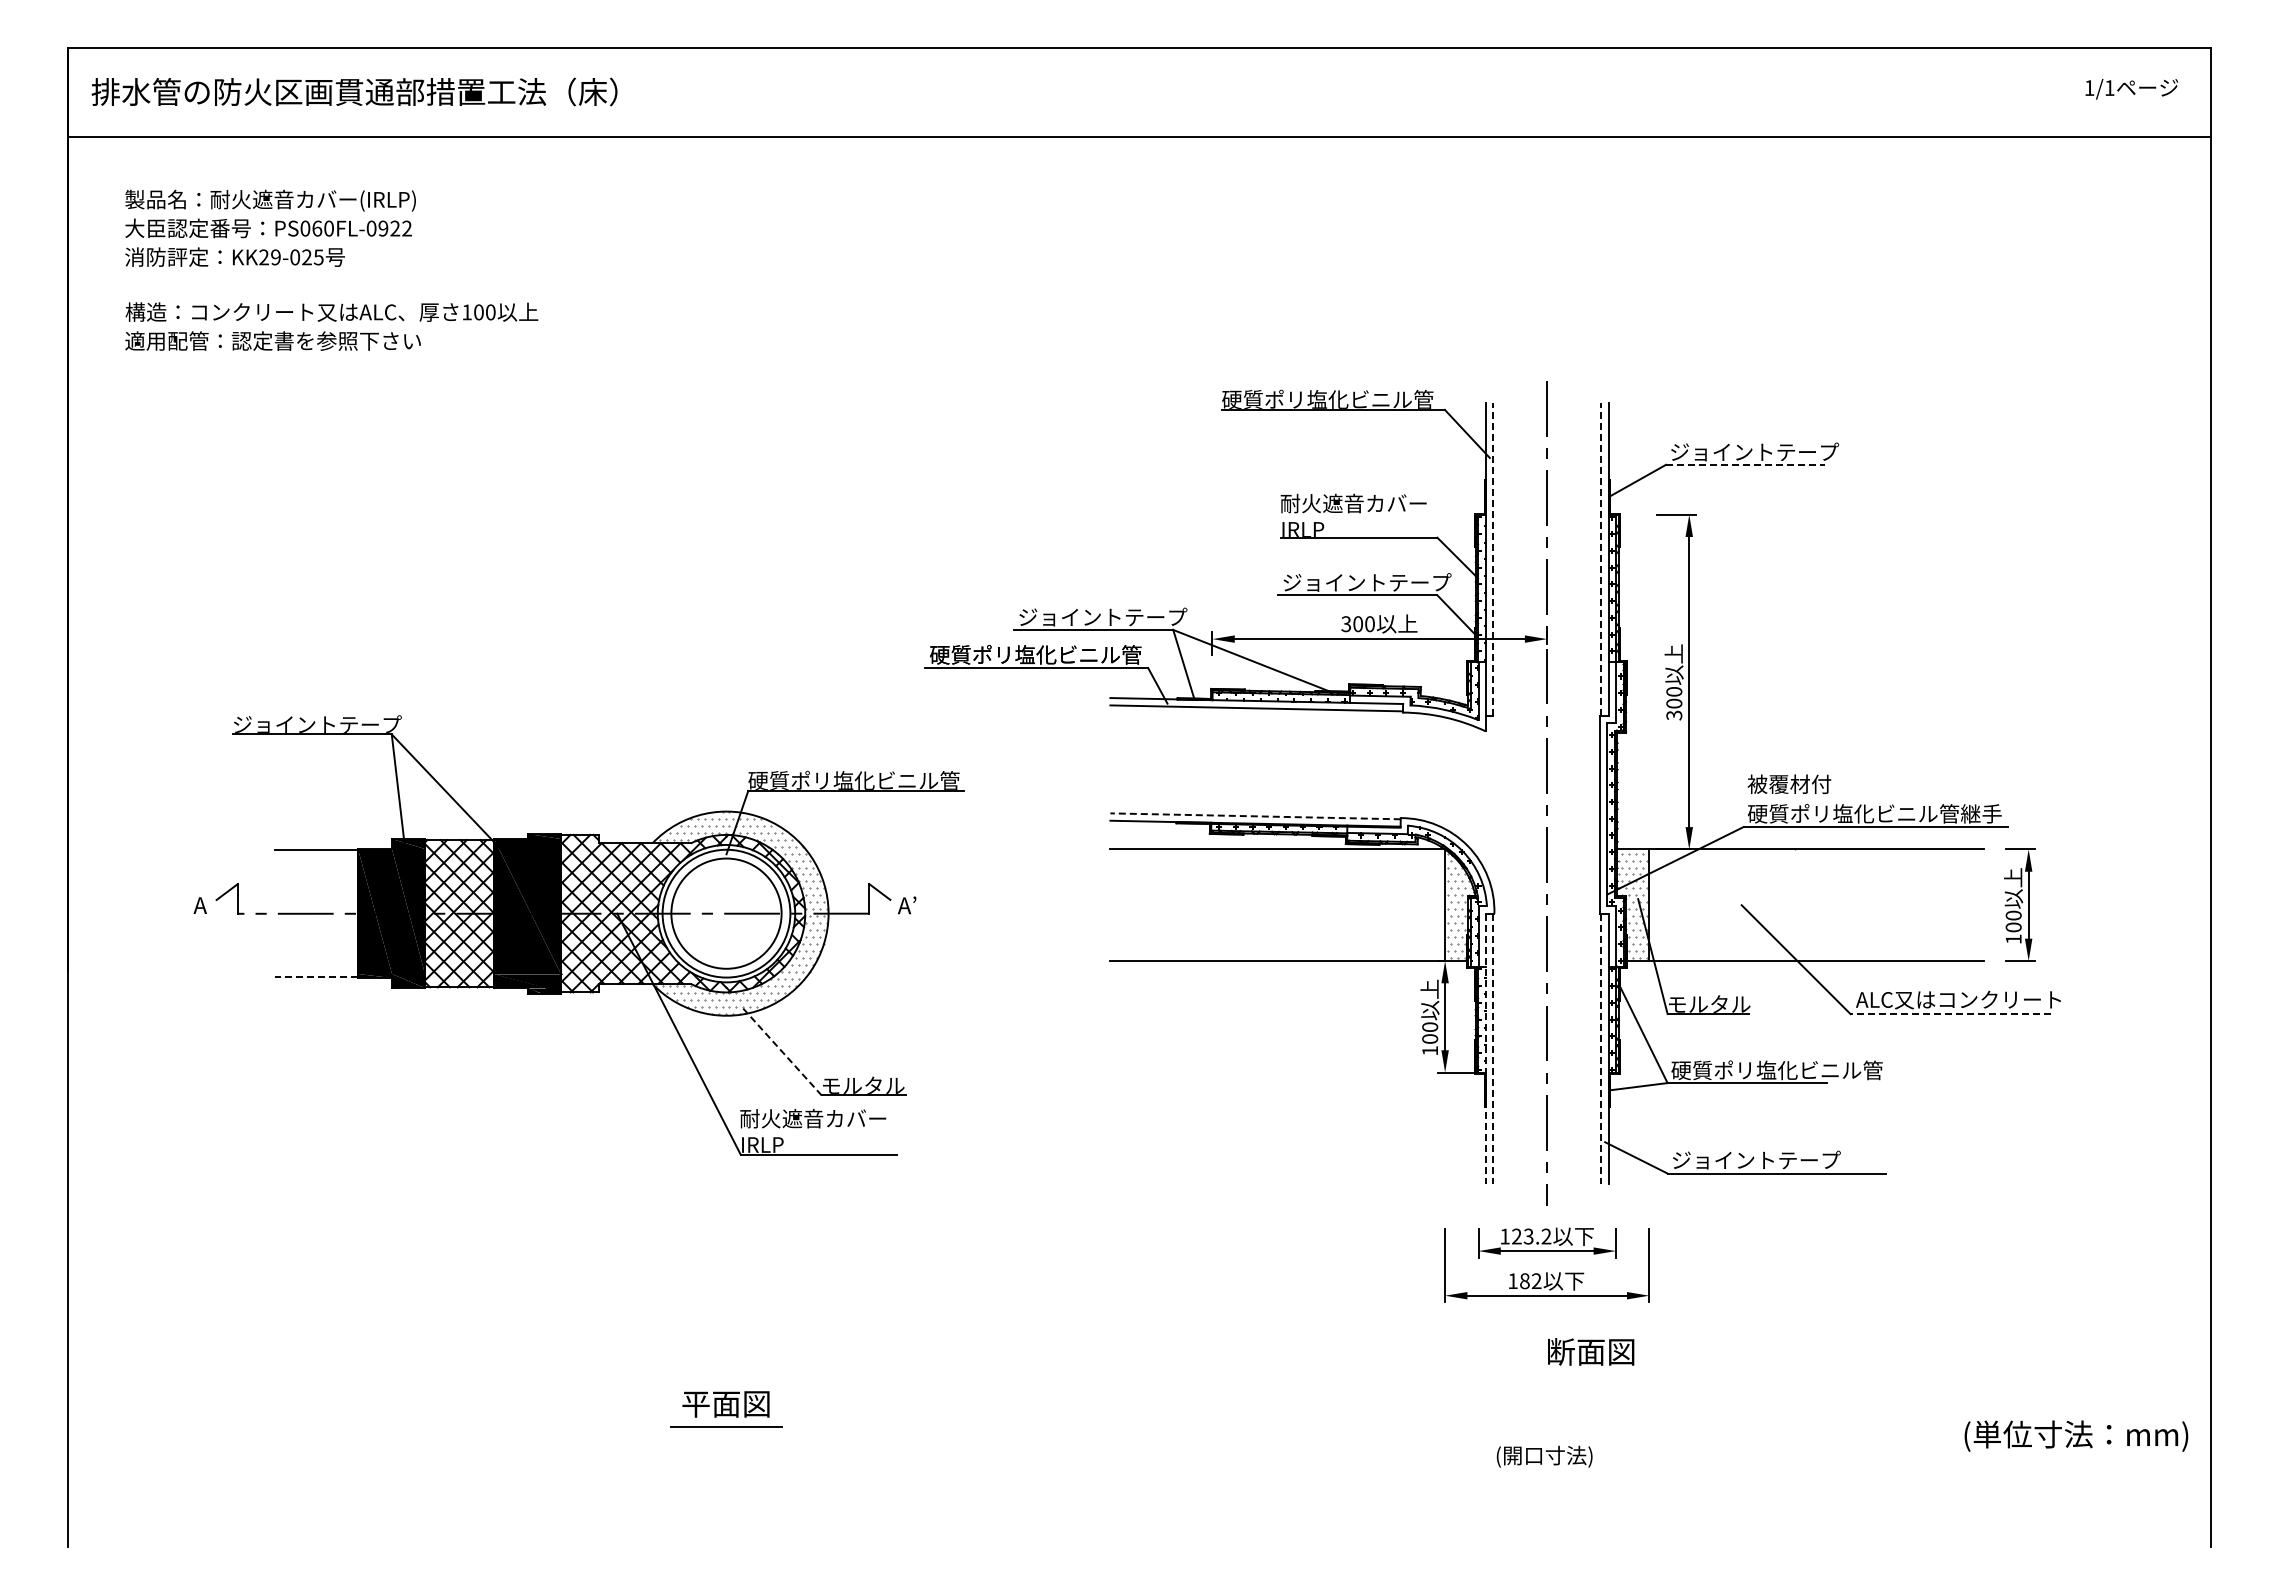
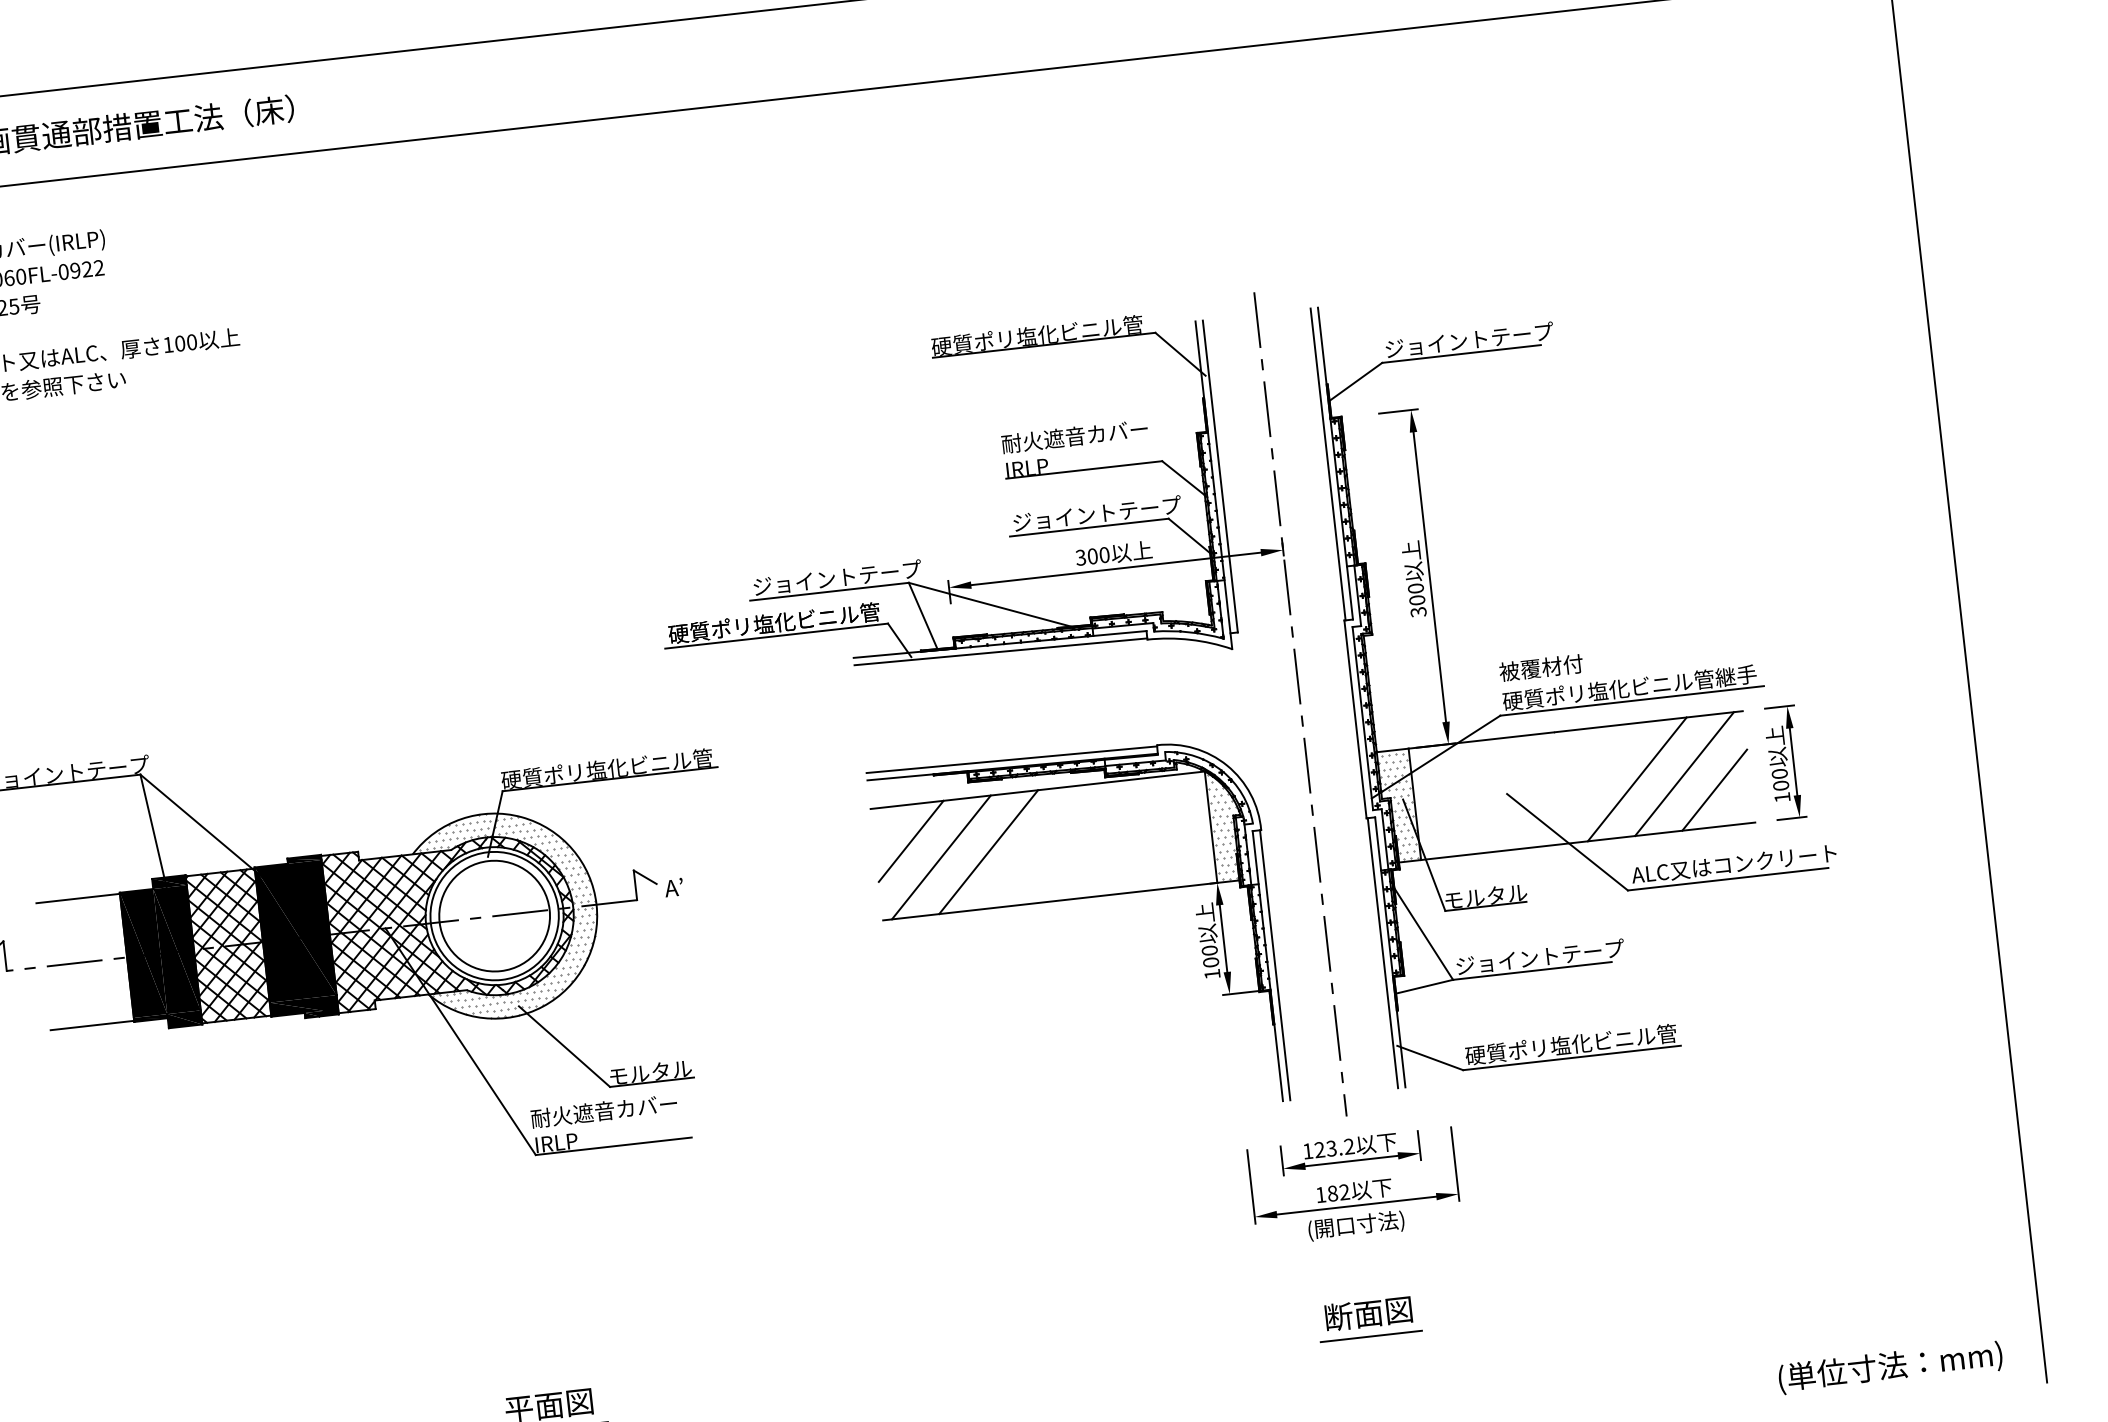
line: (1745, 464) -> (1461, 353), dashed -> solid
line: (1493, 558) -> (1220, 475), dashed -> solid
line: (1601, 558) -> (1328, 463), dashed -> solid
line: (1255, 816) -> (1011, 759), dashed -> solid
line: (1146, 885) -> (910, 840), added
line: (1174, 905) -> (940, 857), added
line: (1222, 905) -> (988, 852), added
line: (1871, 905) -> (1636, 779), added
line: (1919, 905) -> (1684, 774), added
line: (1947, 924) -> (1714, 790), added
line: (316, 977) -> (92, 1025), dashed -> solid
line: (1950, 1014) -> (1727, 879), dashed -> solid
line: (1485, 1049) -> (1267, 966), dashed -> solid
line: (1493, 1049) -> (1275, 965), dashed -> solid
line: (1601, 1049) -> (1383, 953), dashed -> solid
line: (781, 1050) -> (564, 1046), dashed -> solid
text: (1776, 1070) -> (1560, 955), 硬質ポリ塩化ビニル管 -> ジョイントテープ
text: (1776, 1160) -> (1570, 1044), ジョイントテープ -> 硬質ポリ塩化ビニル管
text: (1591, 1351) -> (1369, 1313), moved
line: (1546, 1426) -> (1370, 1336), added
text: (2076, 1435) -> (1890, 1366), moved
text: (1544, 1456) -> (1356, 1225), moved

